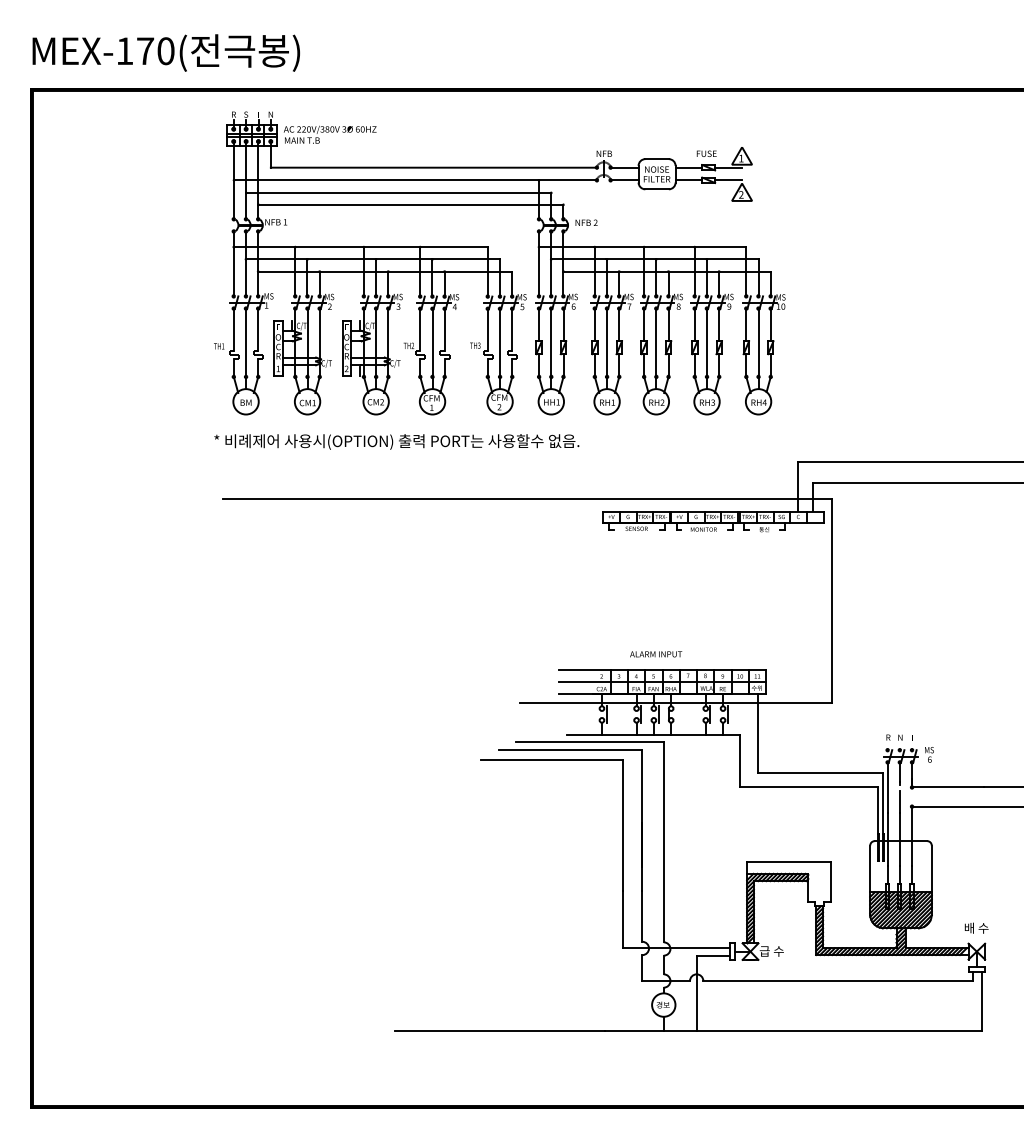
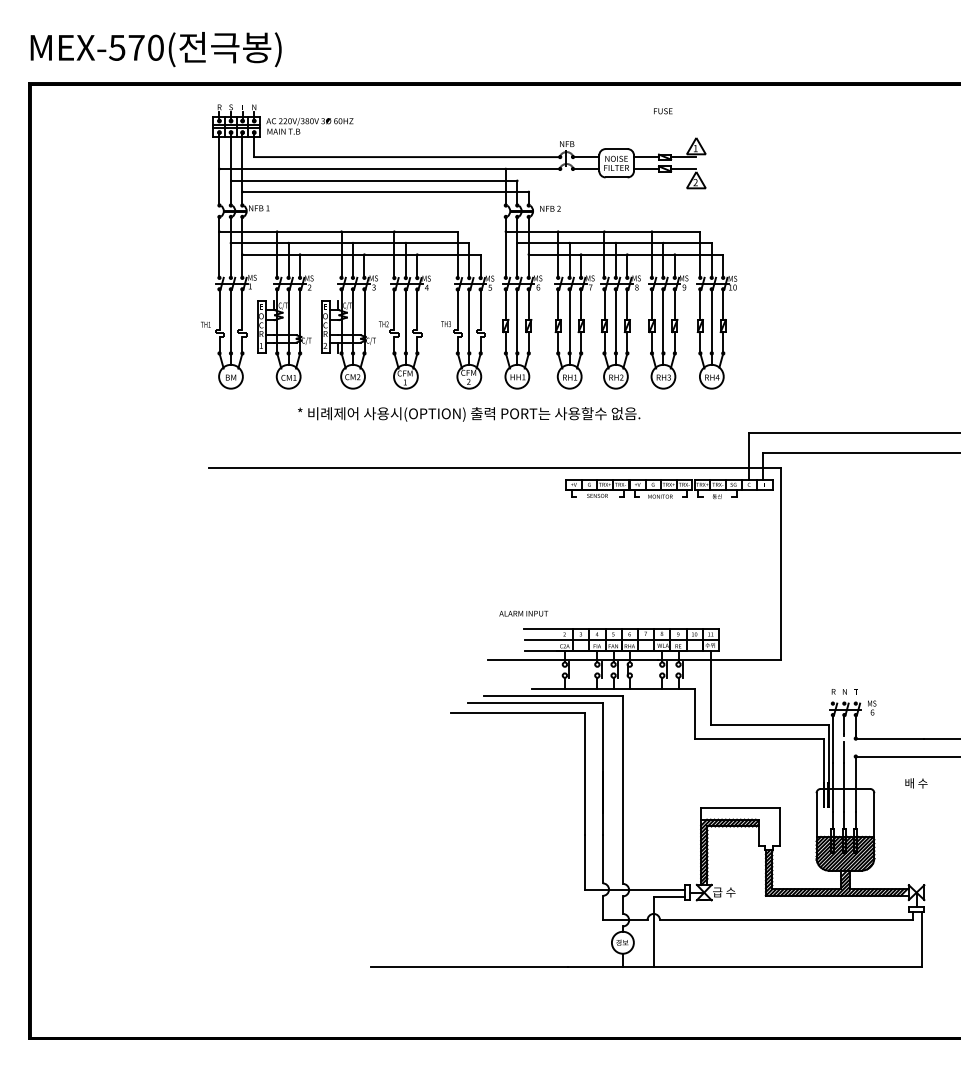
text: (124, 51) -> (116, 48), MEX-170( -> MEX-570(
text: (706, 153) -> (662, 110), moved
text: (396, 441) -> (468, 414), moved
text: (656, 654) -> (524, 613), moved
text: (976, 927) -> (916, 782), moved

